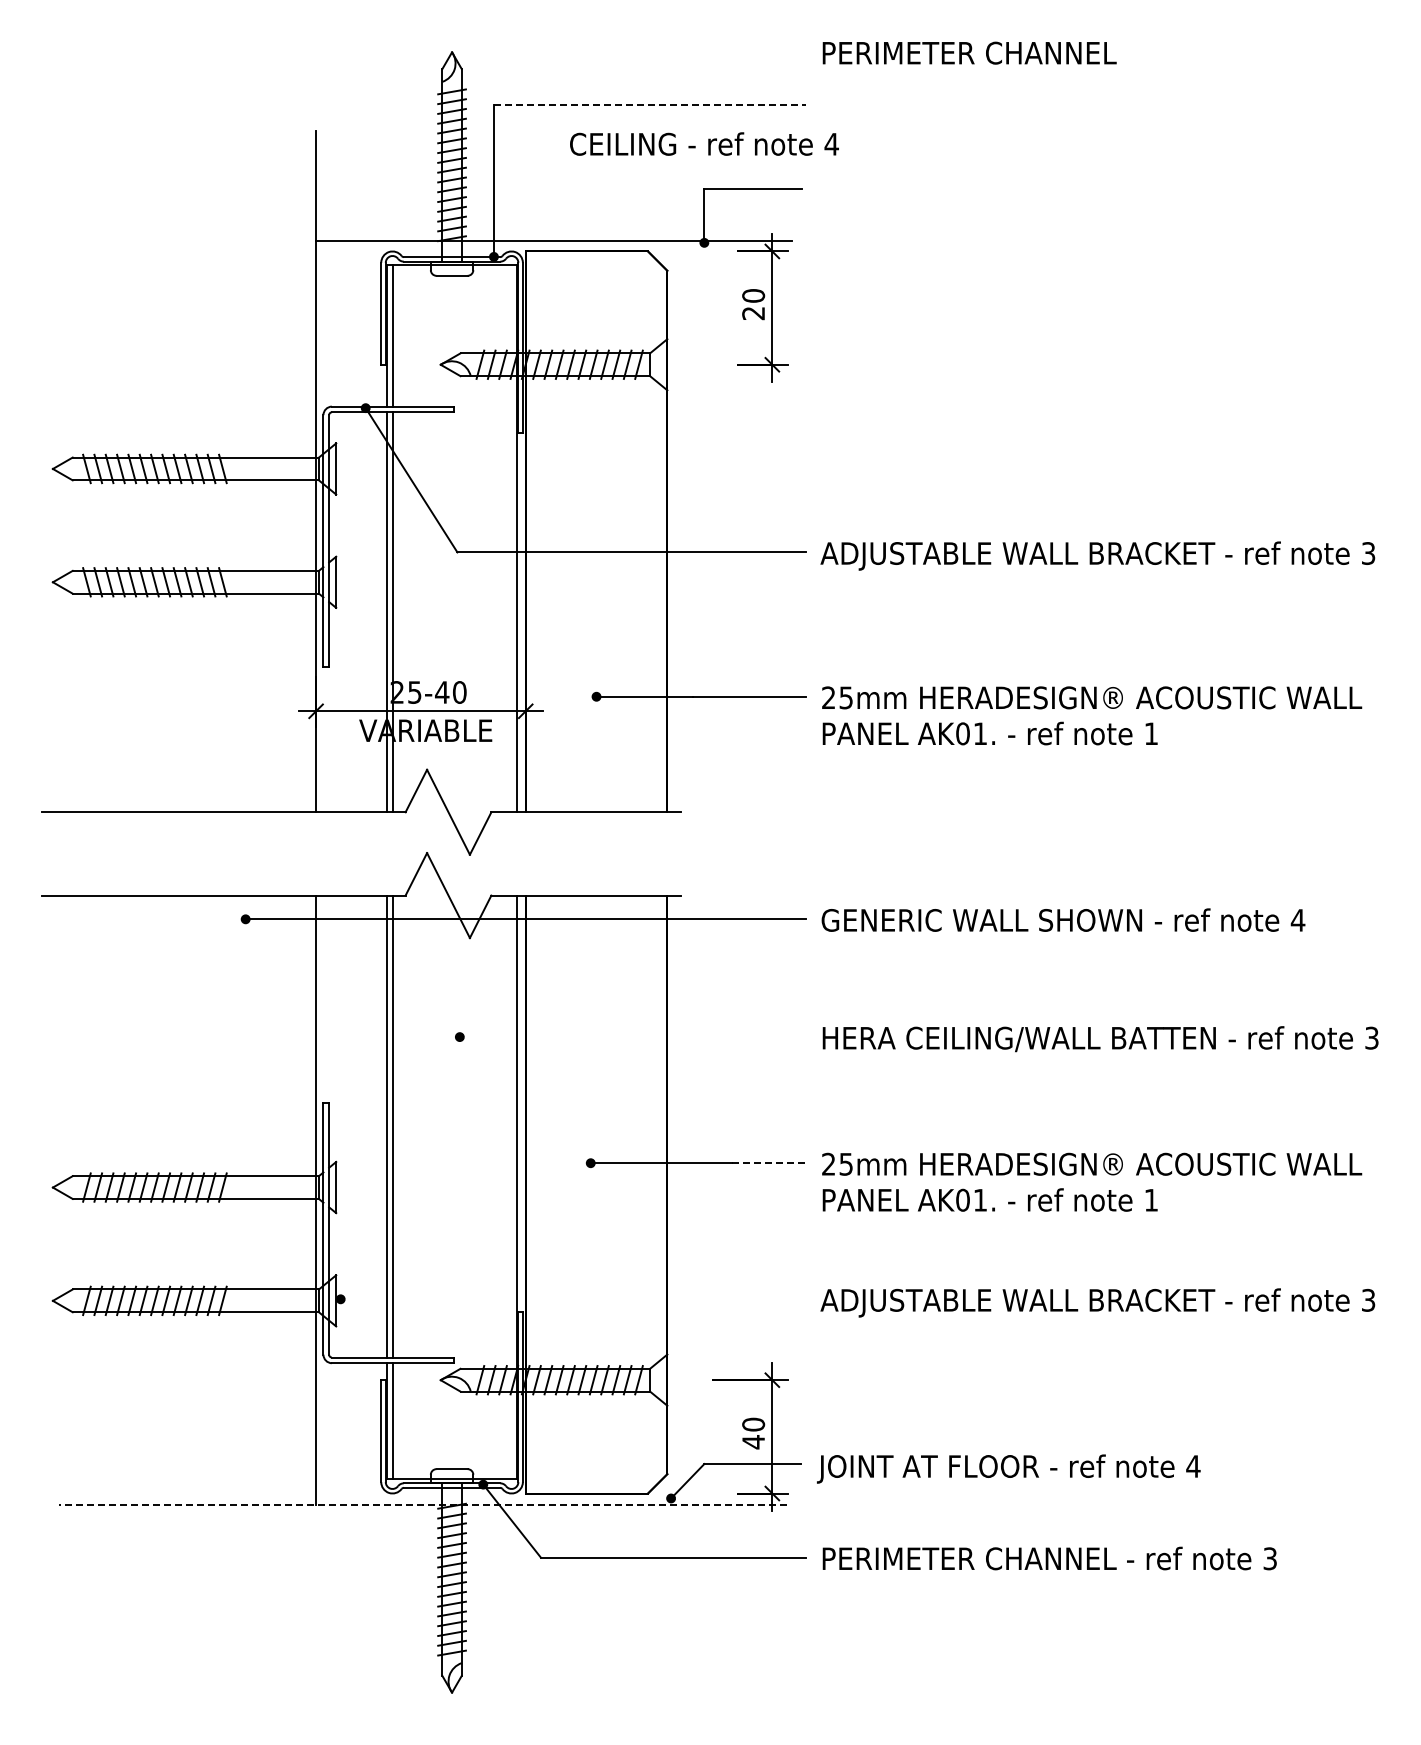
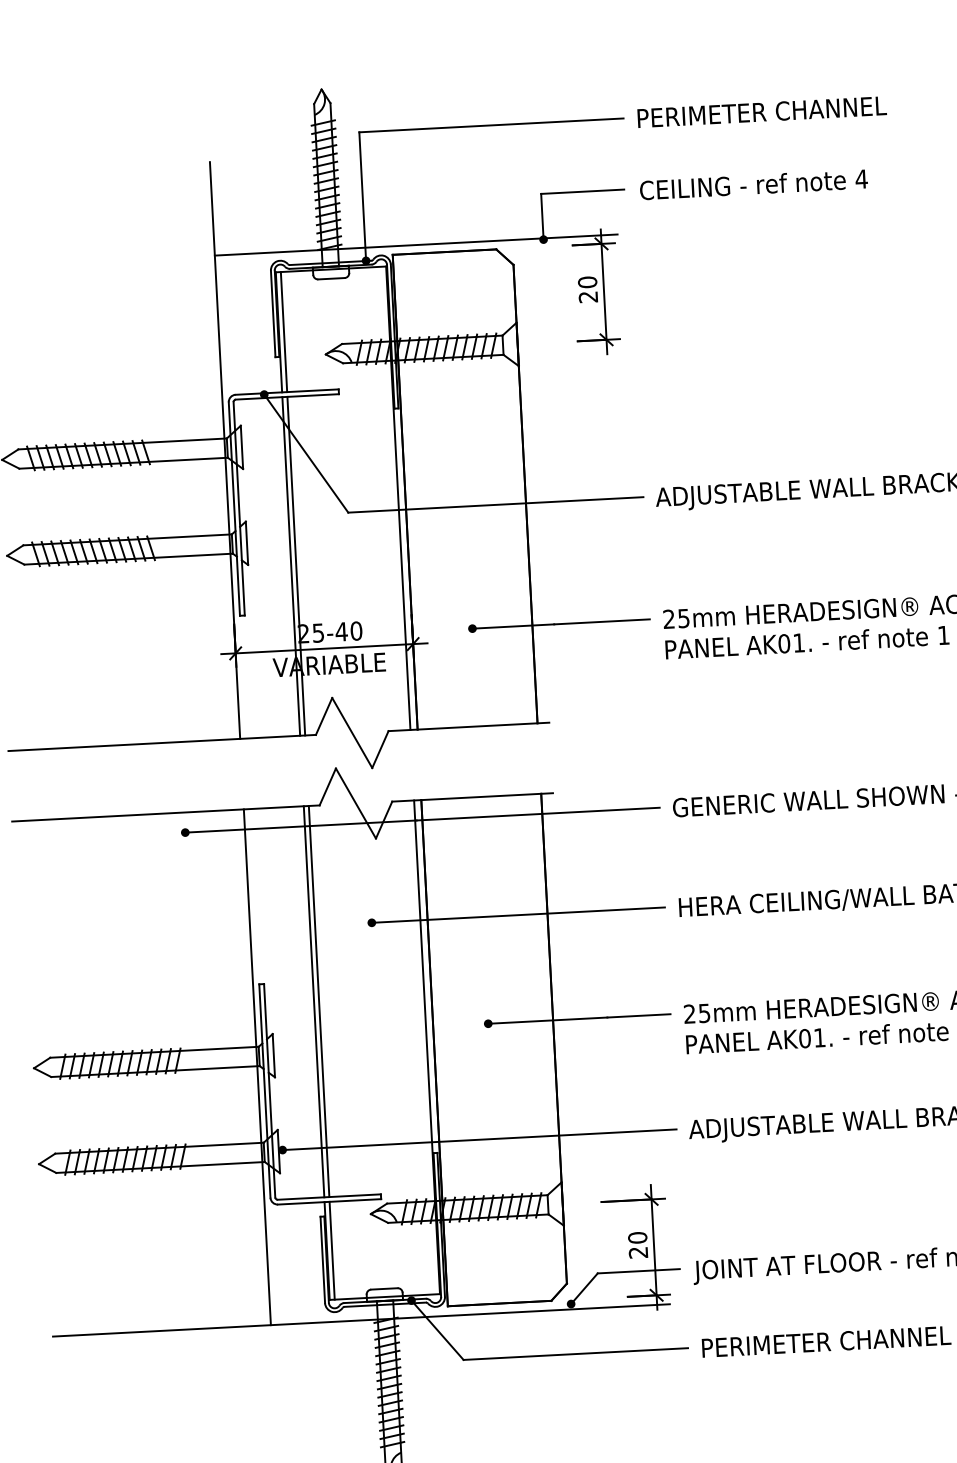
text: (969, 52) -> (761, 111), moved
line: (650, 105) -> (491, 125), dashed -> solid
text: (704, 143) -> (753, 184), moved
line: (632, 1037) -> (518, 915), added
line: (769, 1163) -> (639, 1016), dashed -> solid
line: (573, 1299) -> (479, 1139), added
text: (753, 1442) -> (638, 1252), 40 -> 20
line: (422, 1504) -> (360, 1320), dashed -> solid

